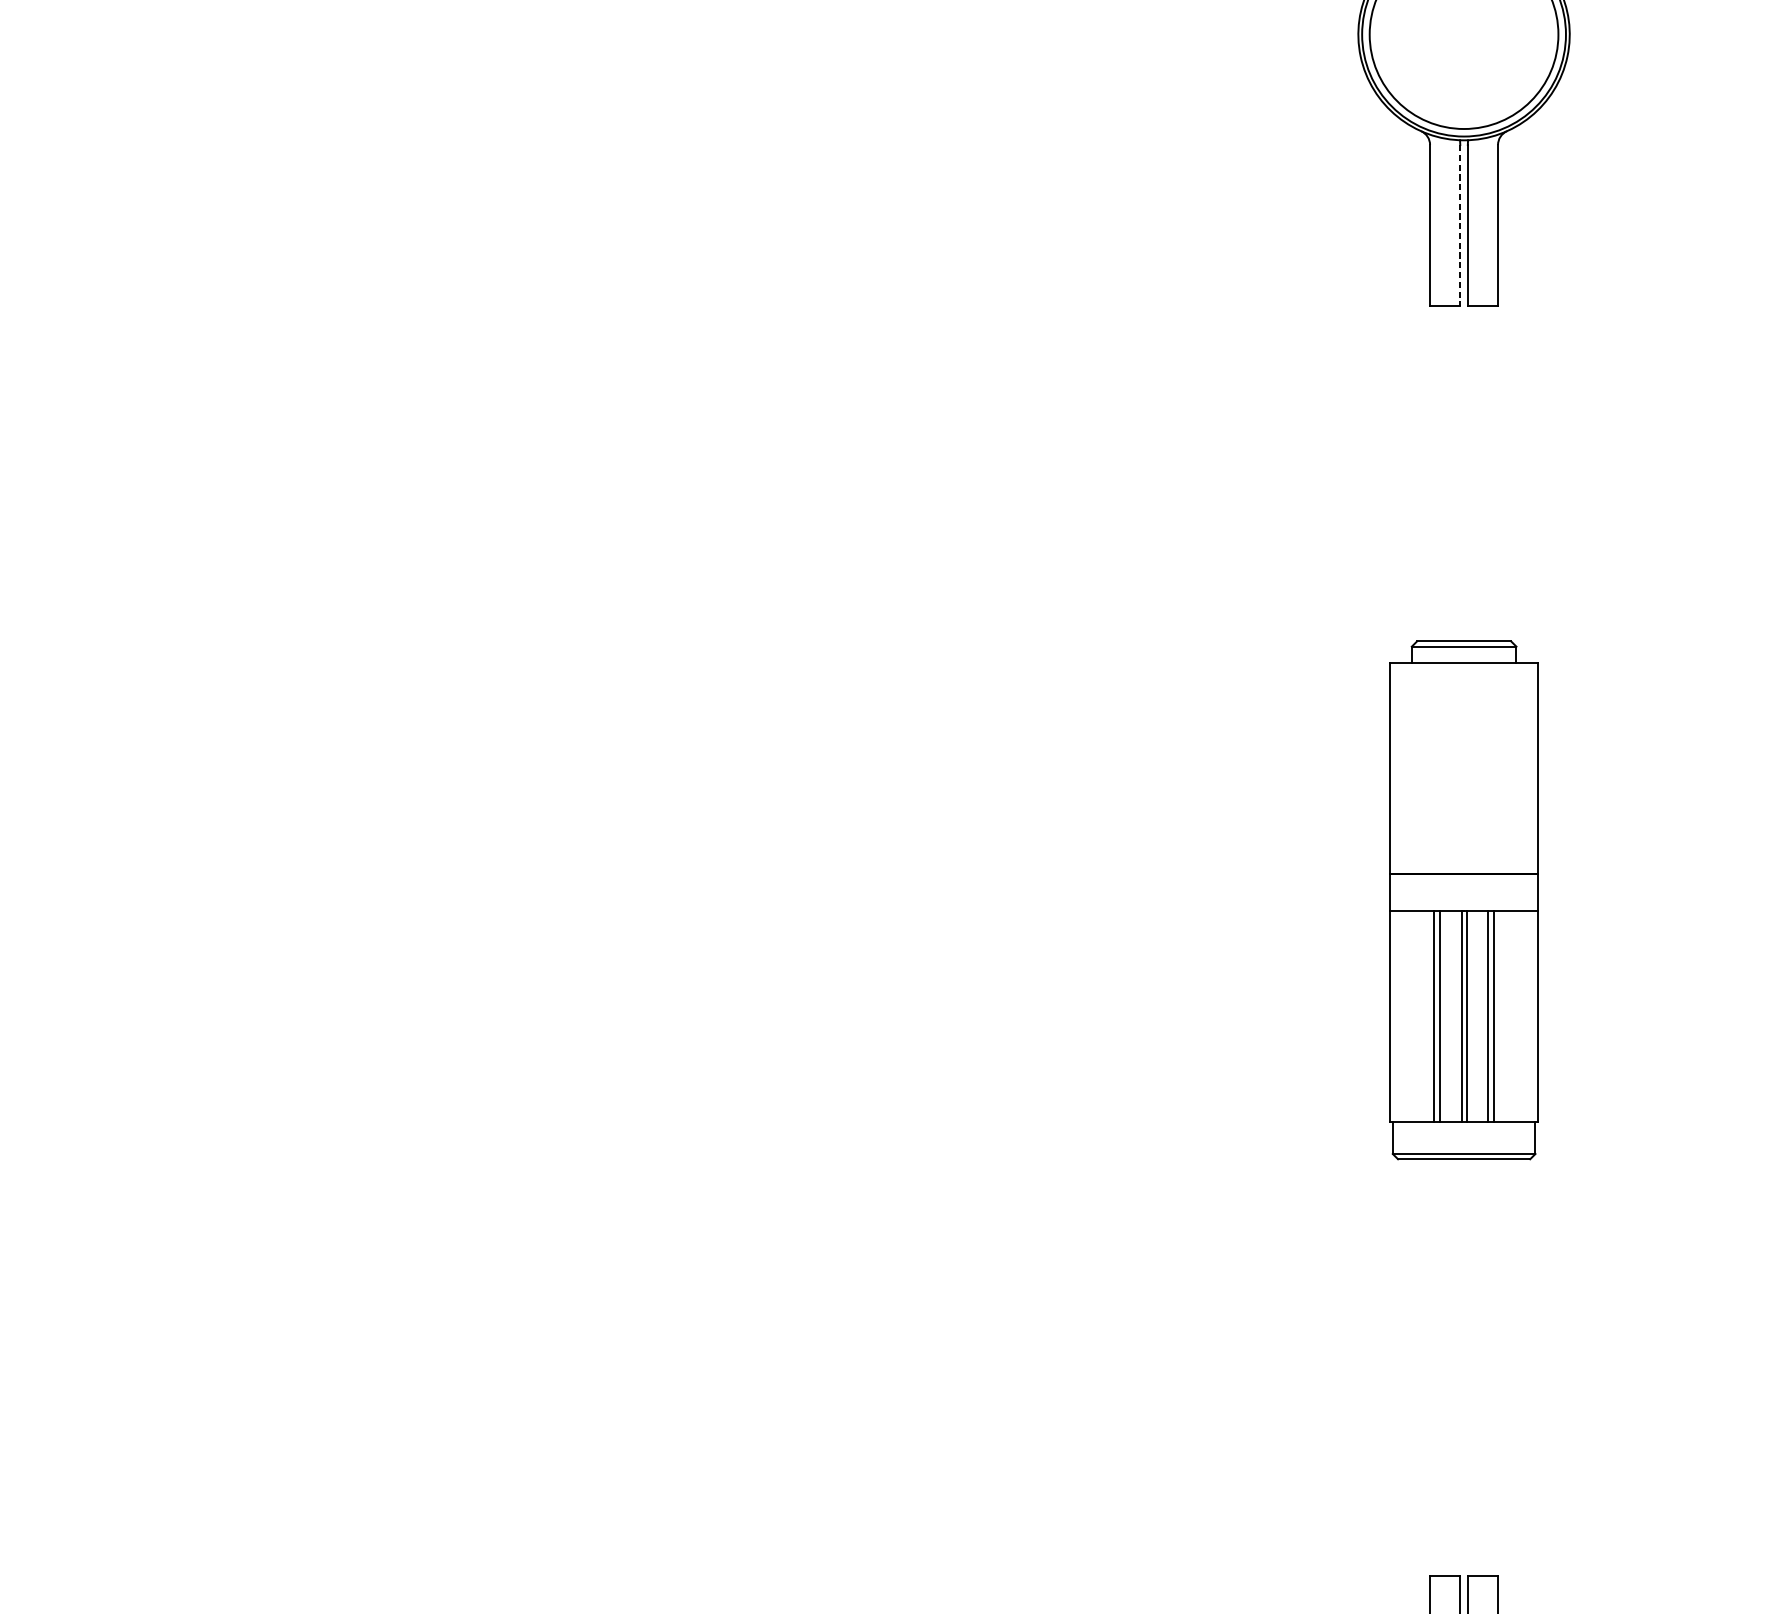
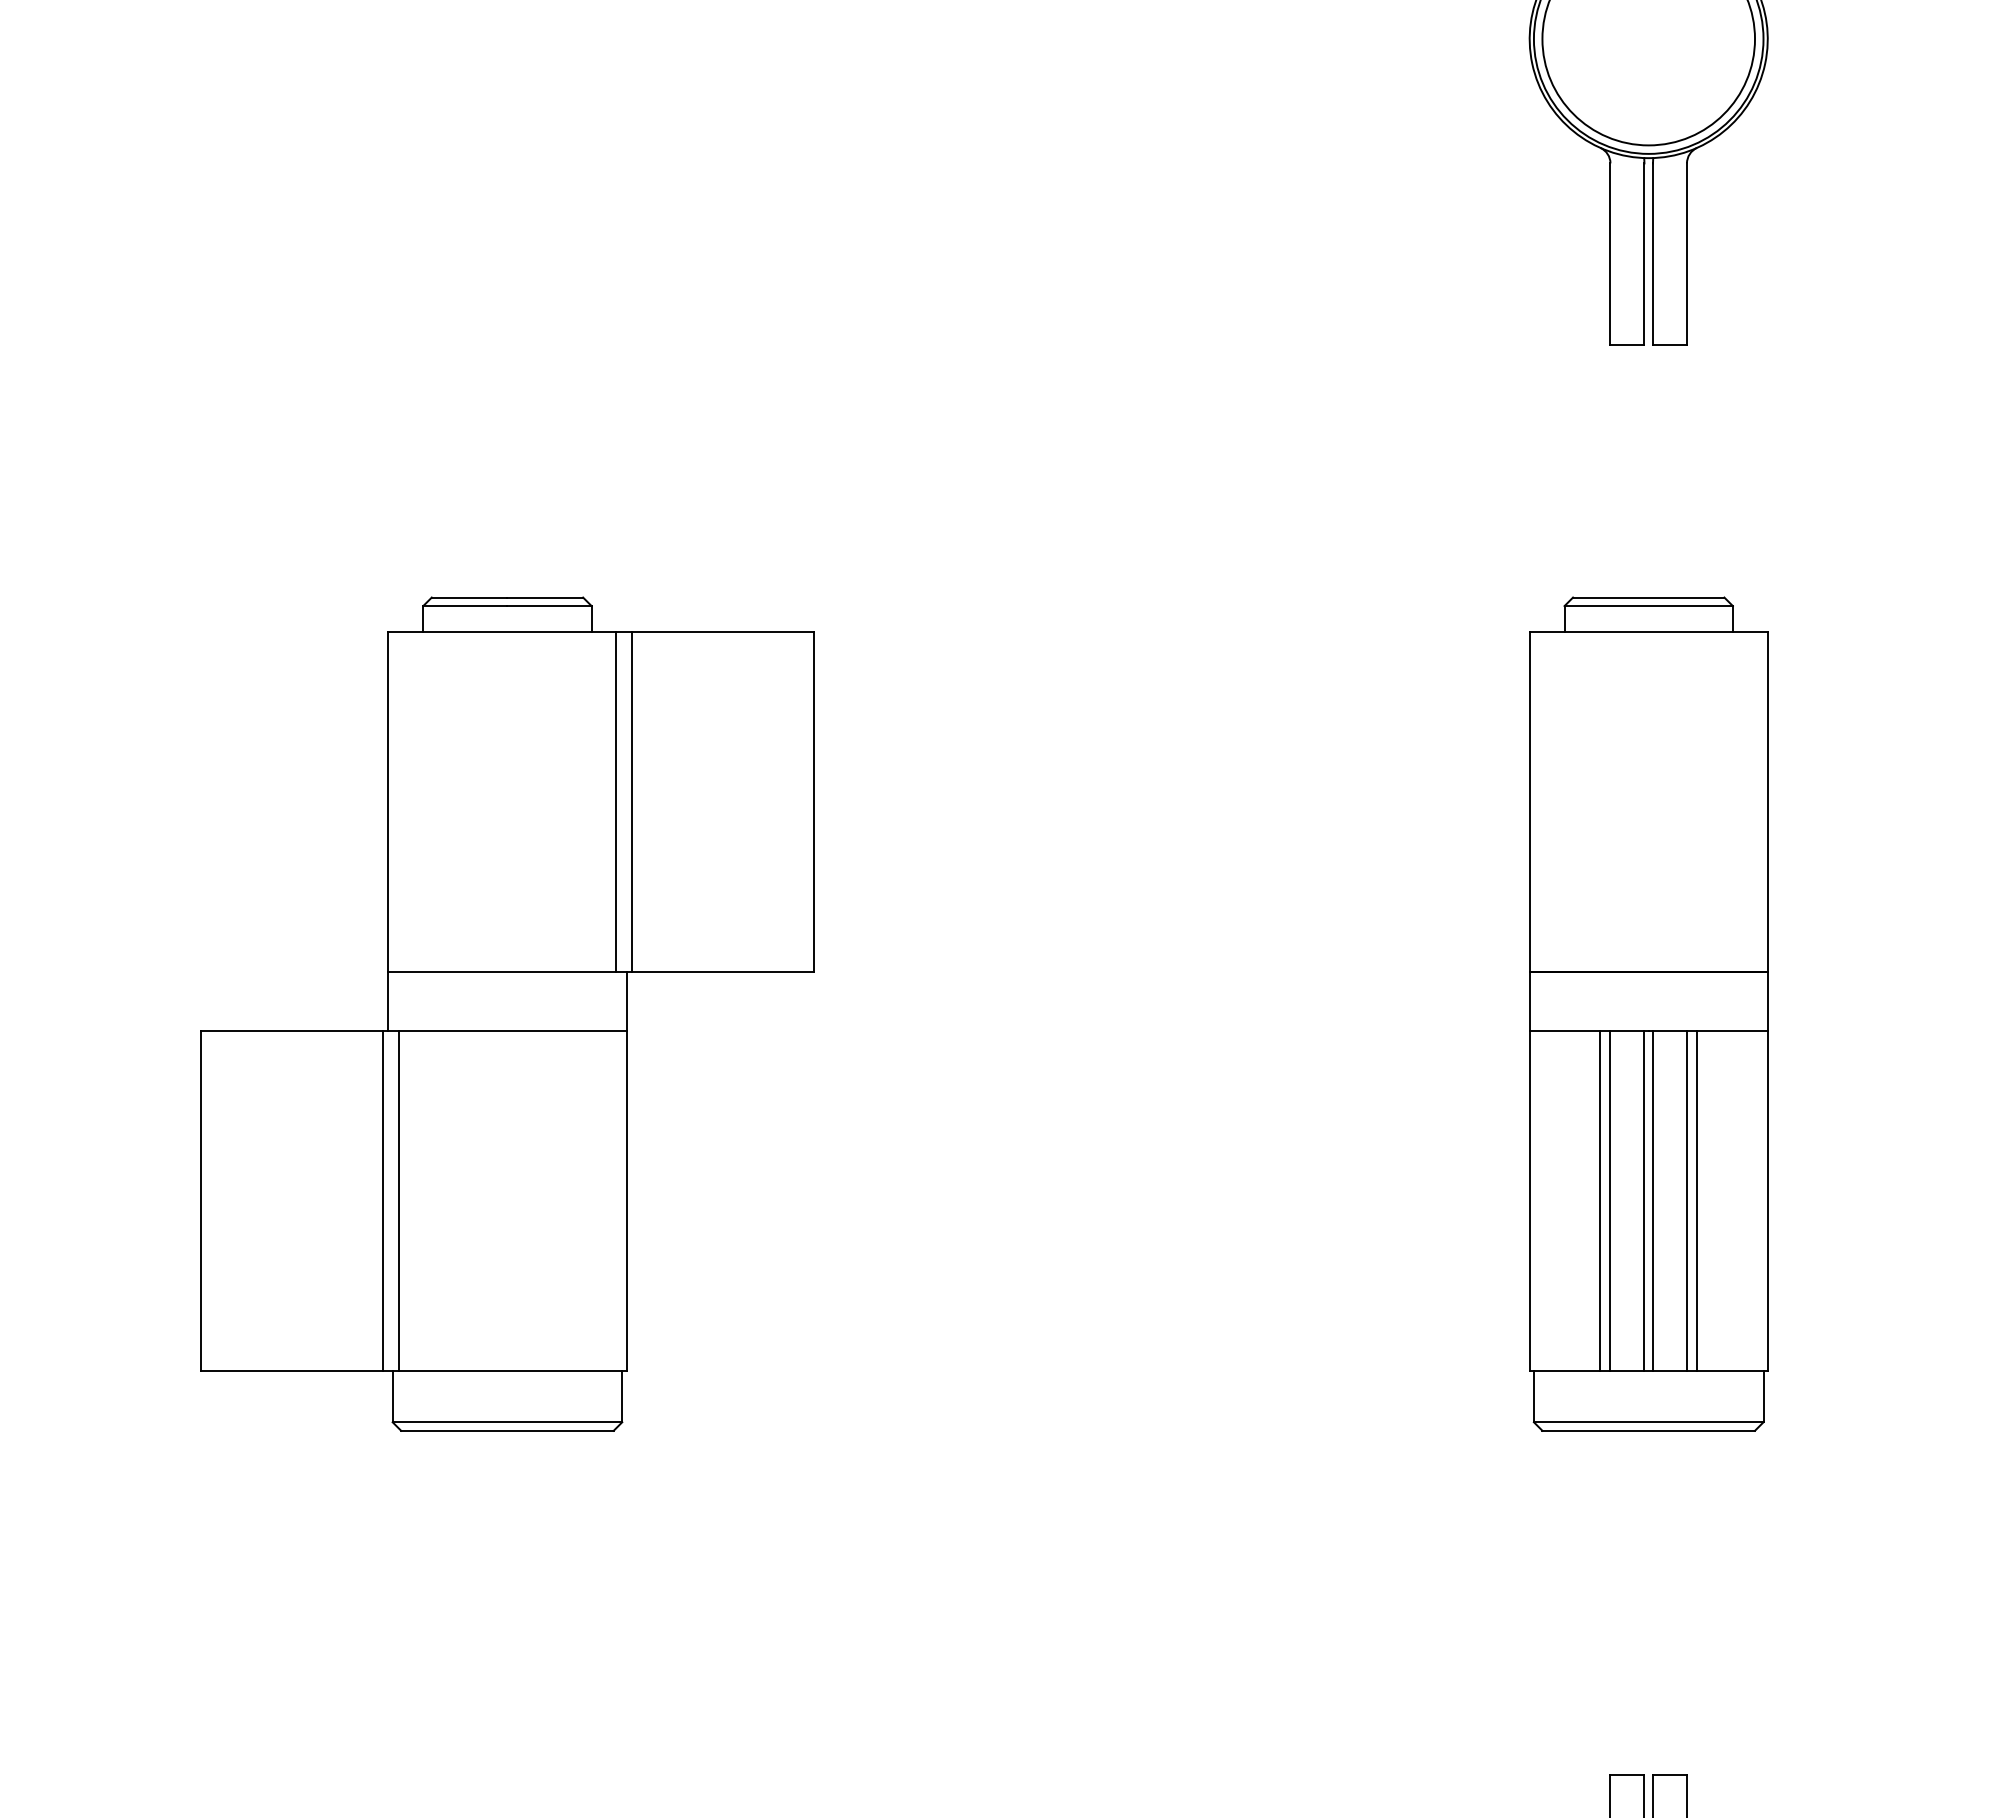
line: (1460, 225) -> (1644, 254), dashed -> solid
part: (450, 899) -> (507, 1013), added
part: (1463, 899) -> (1648, 1013), size x1.43

